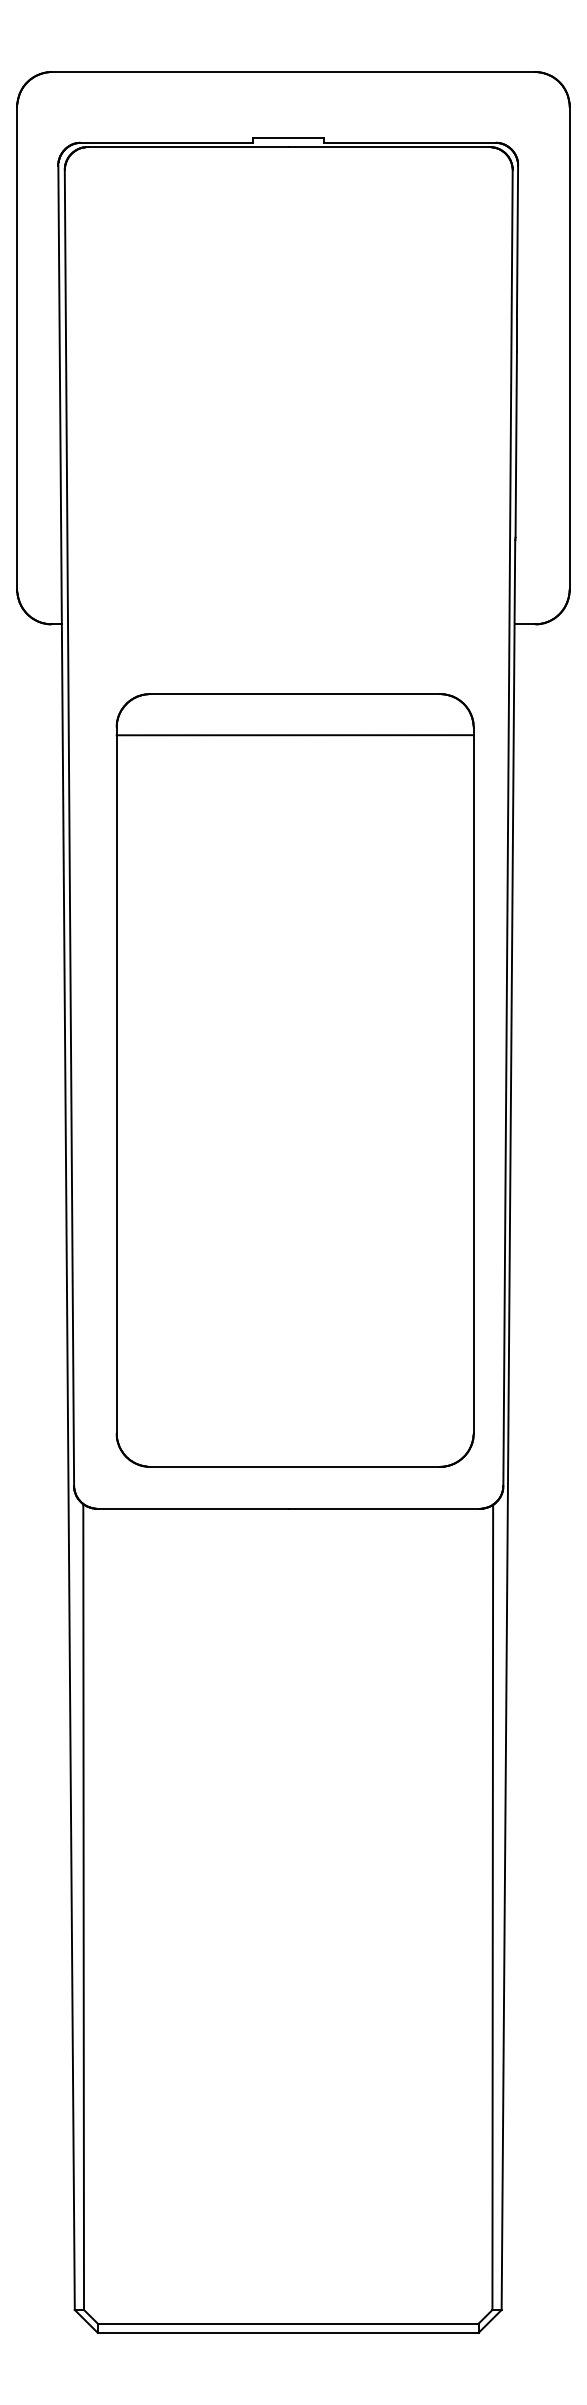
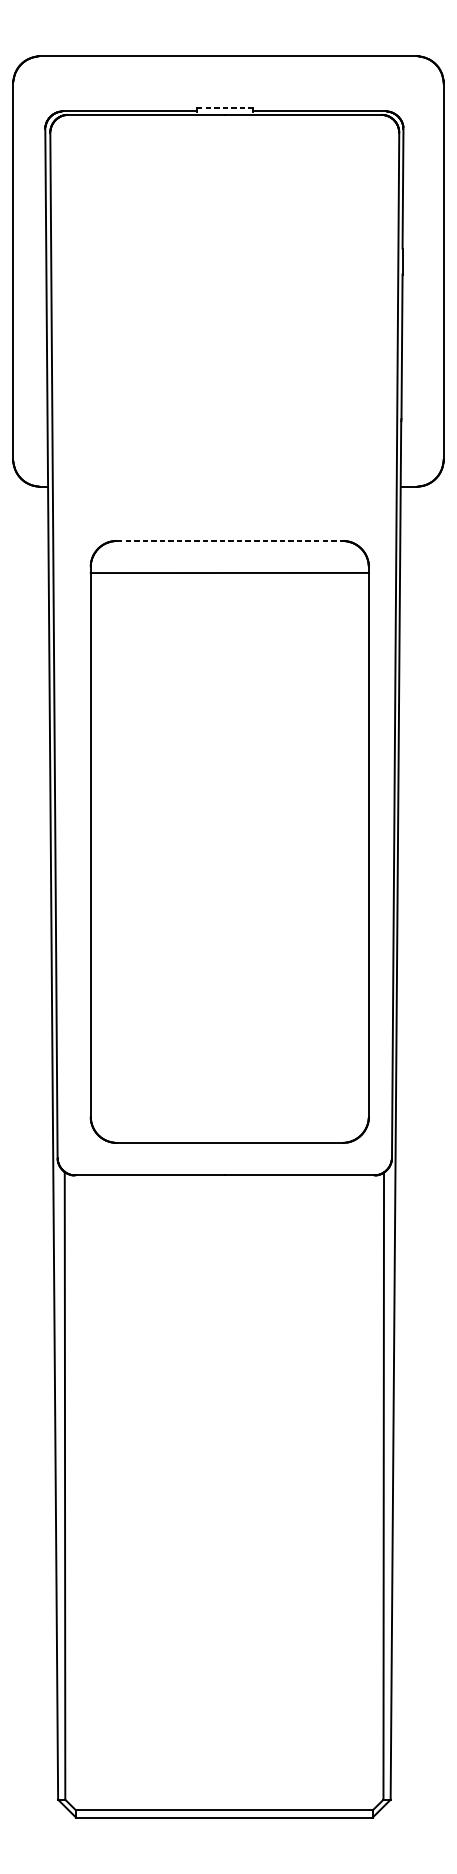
line: (288, 138) -> (224, 108), solid -> dashed
line: (295, 694) -> (230, 541), solid -> dashed

